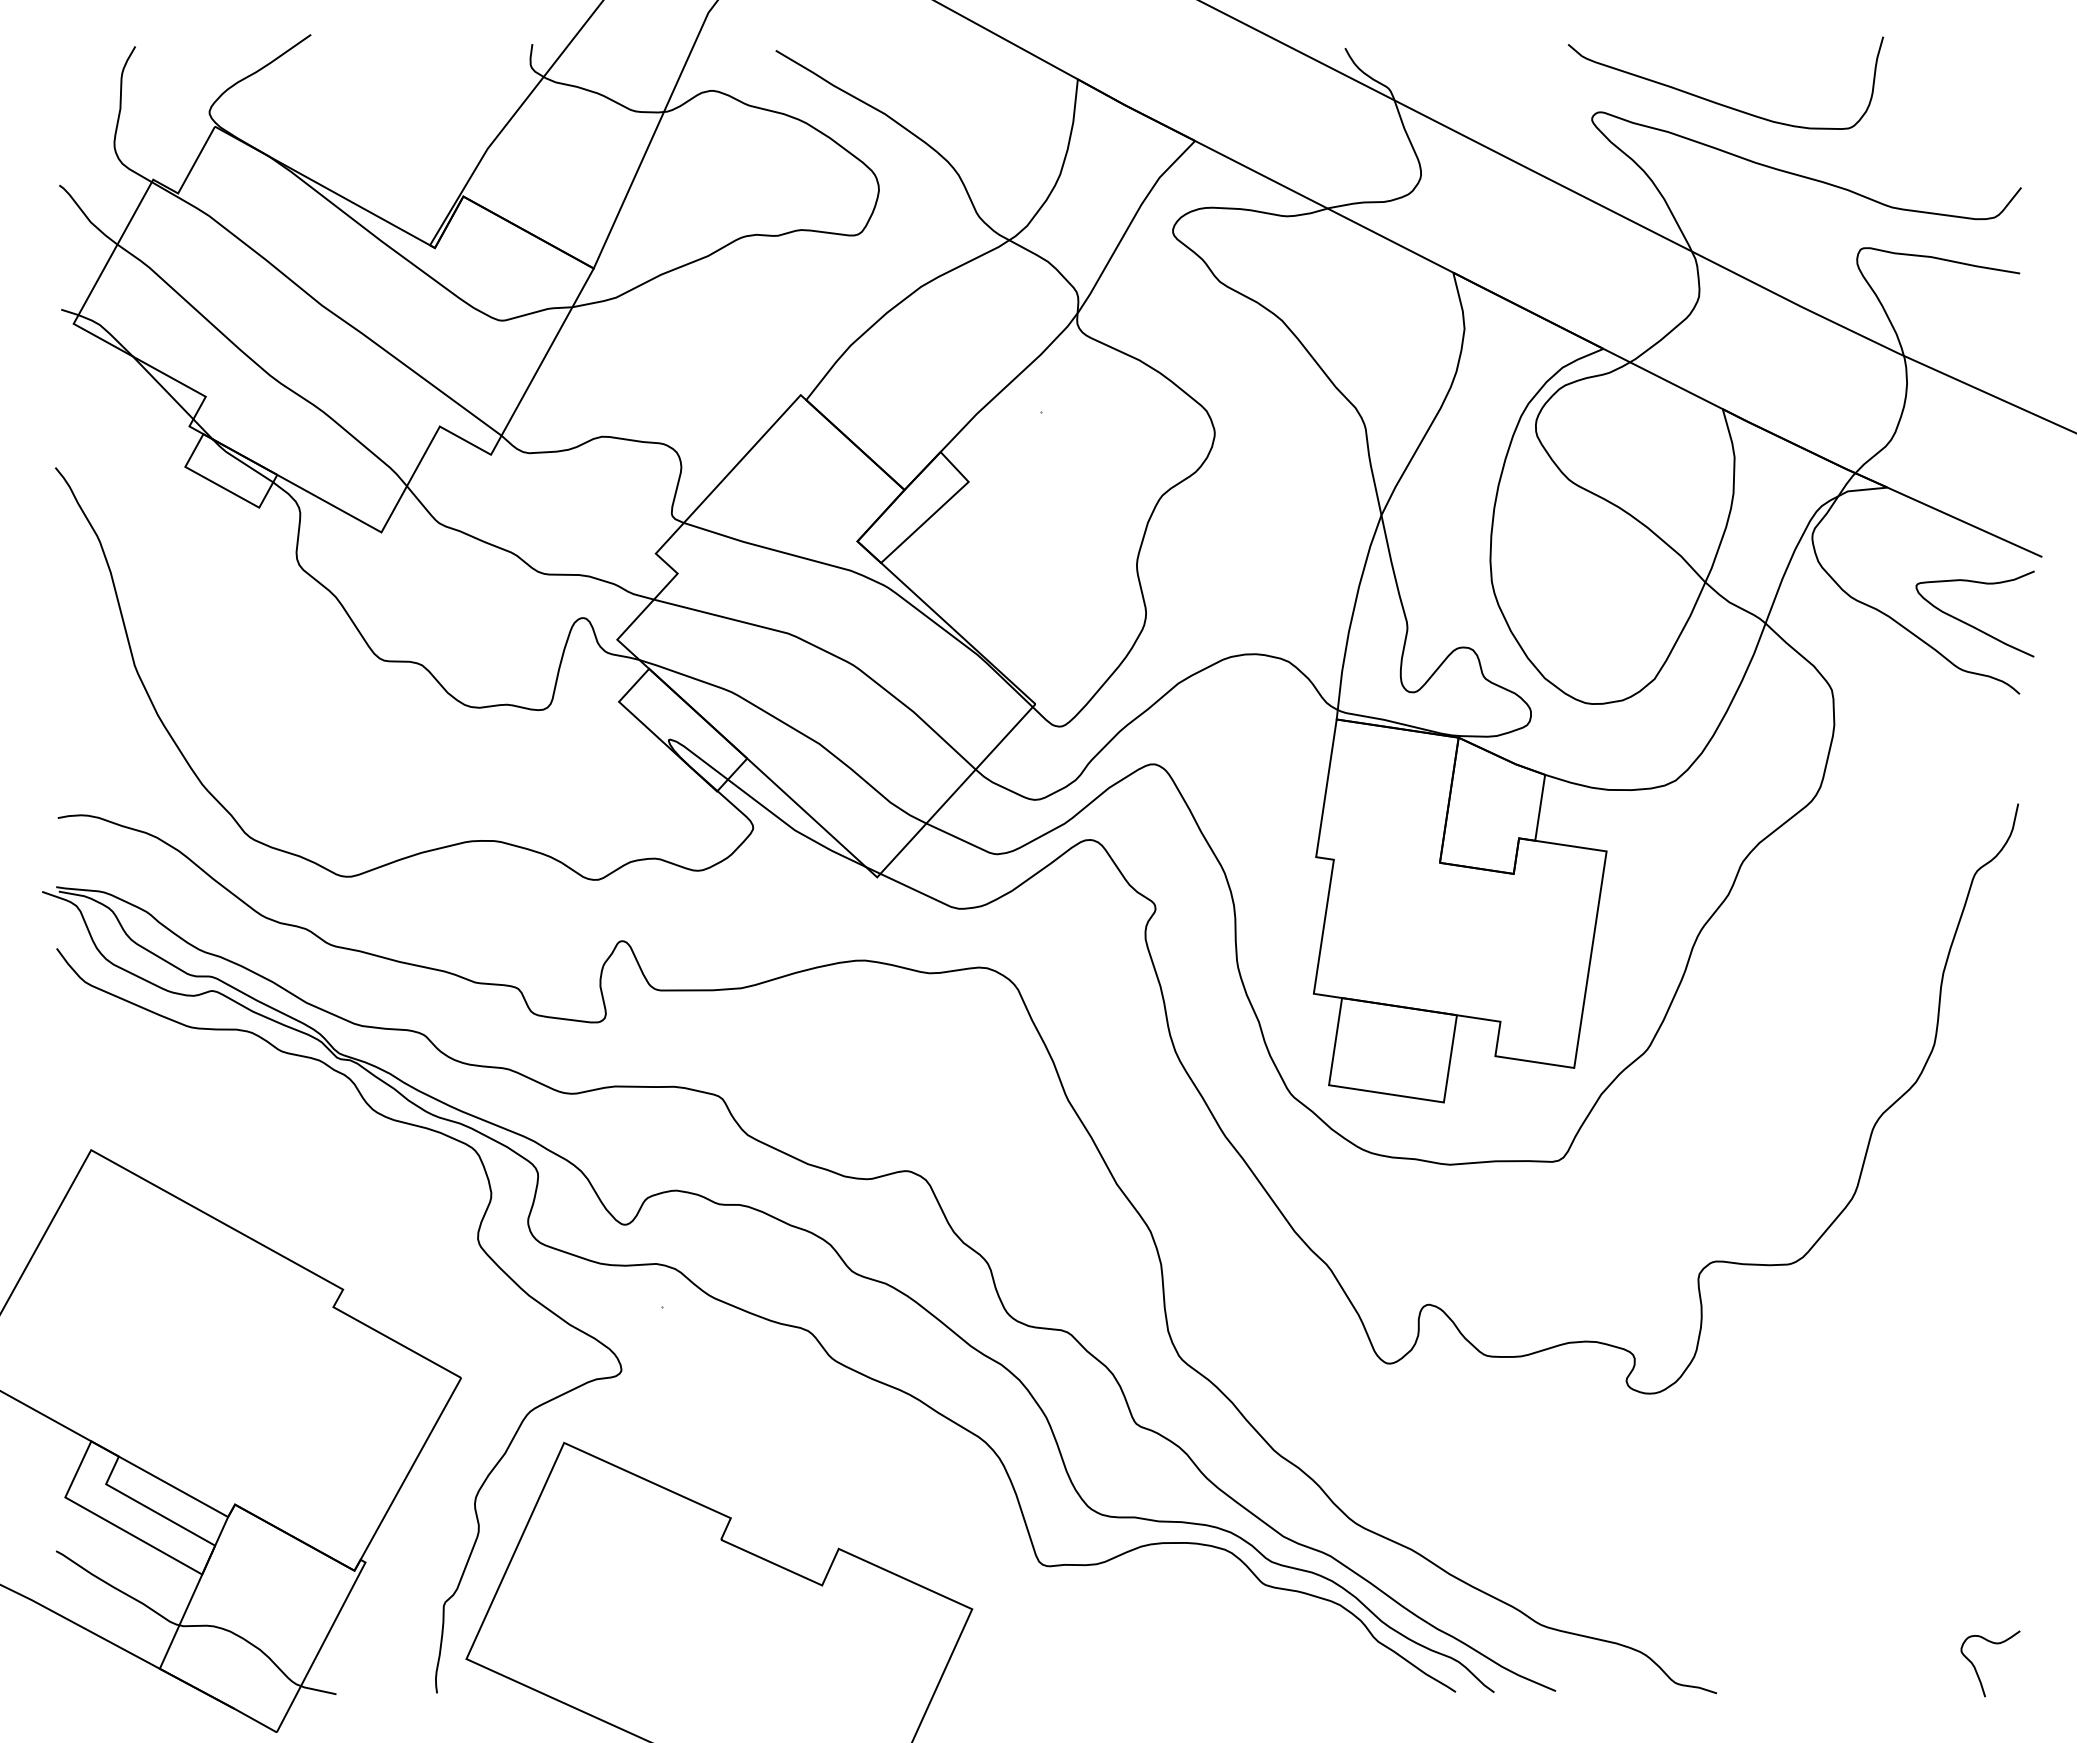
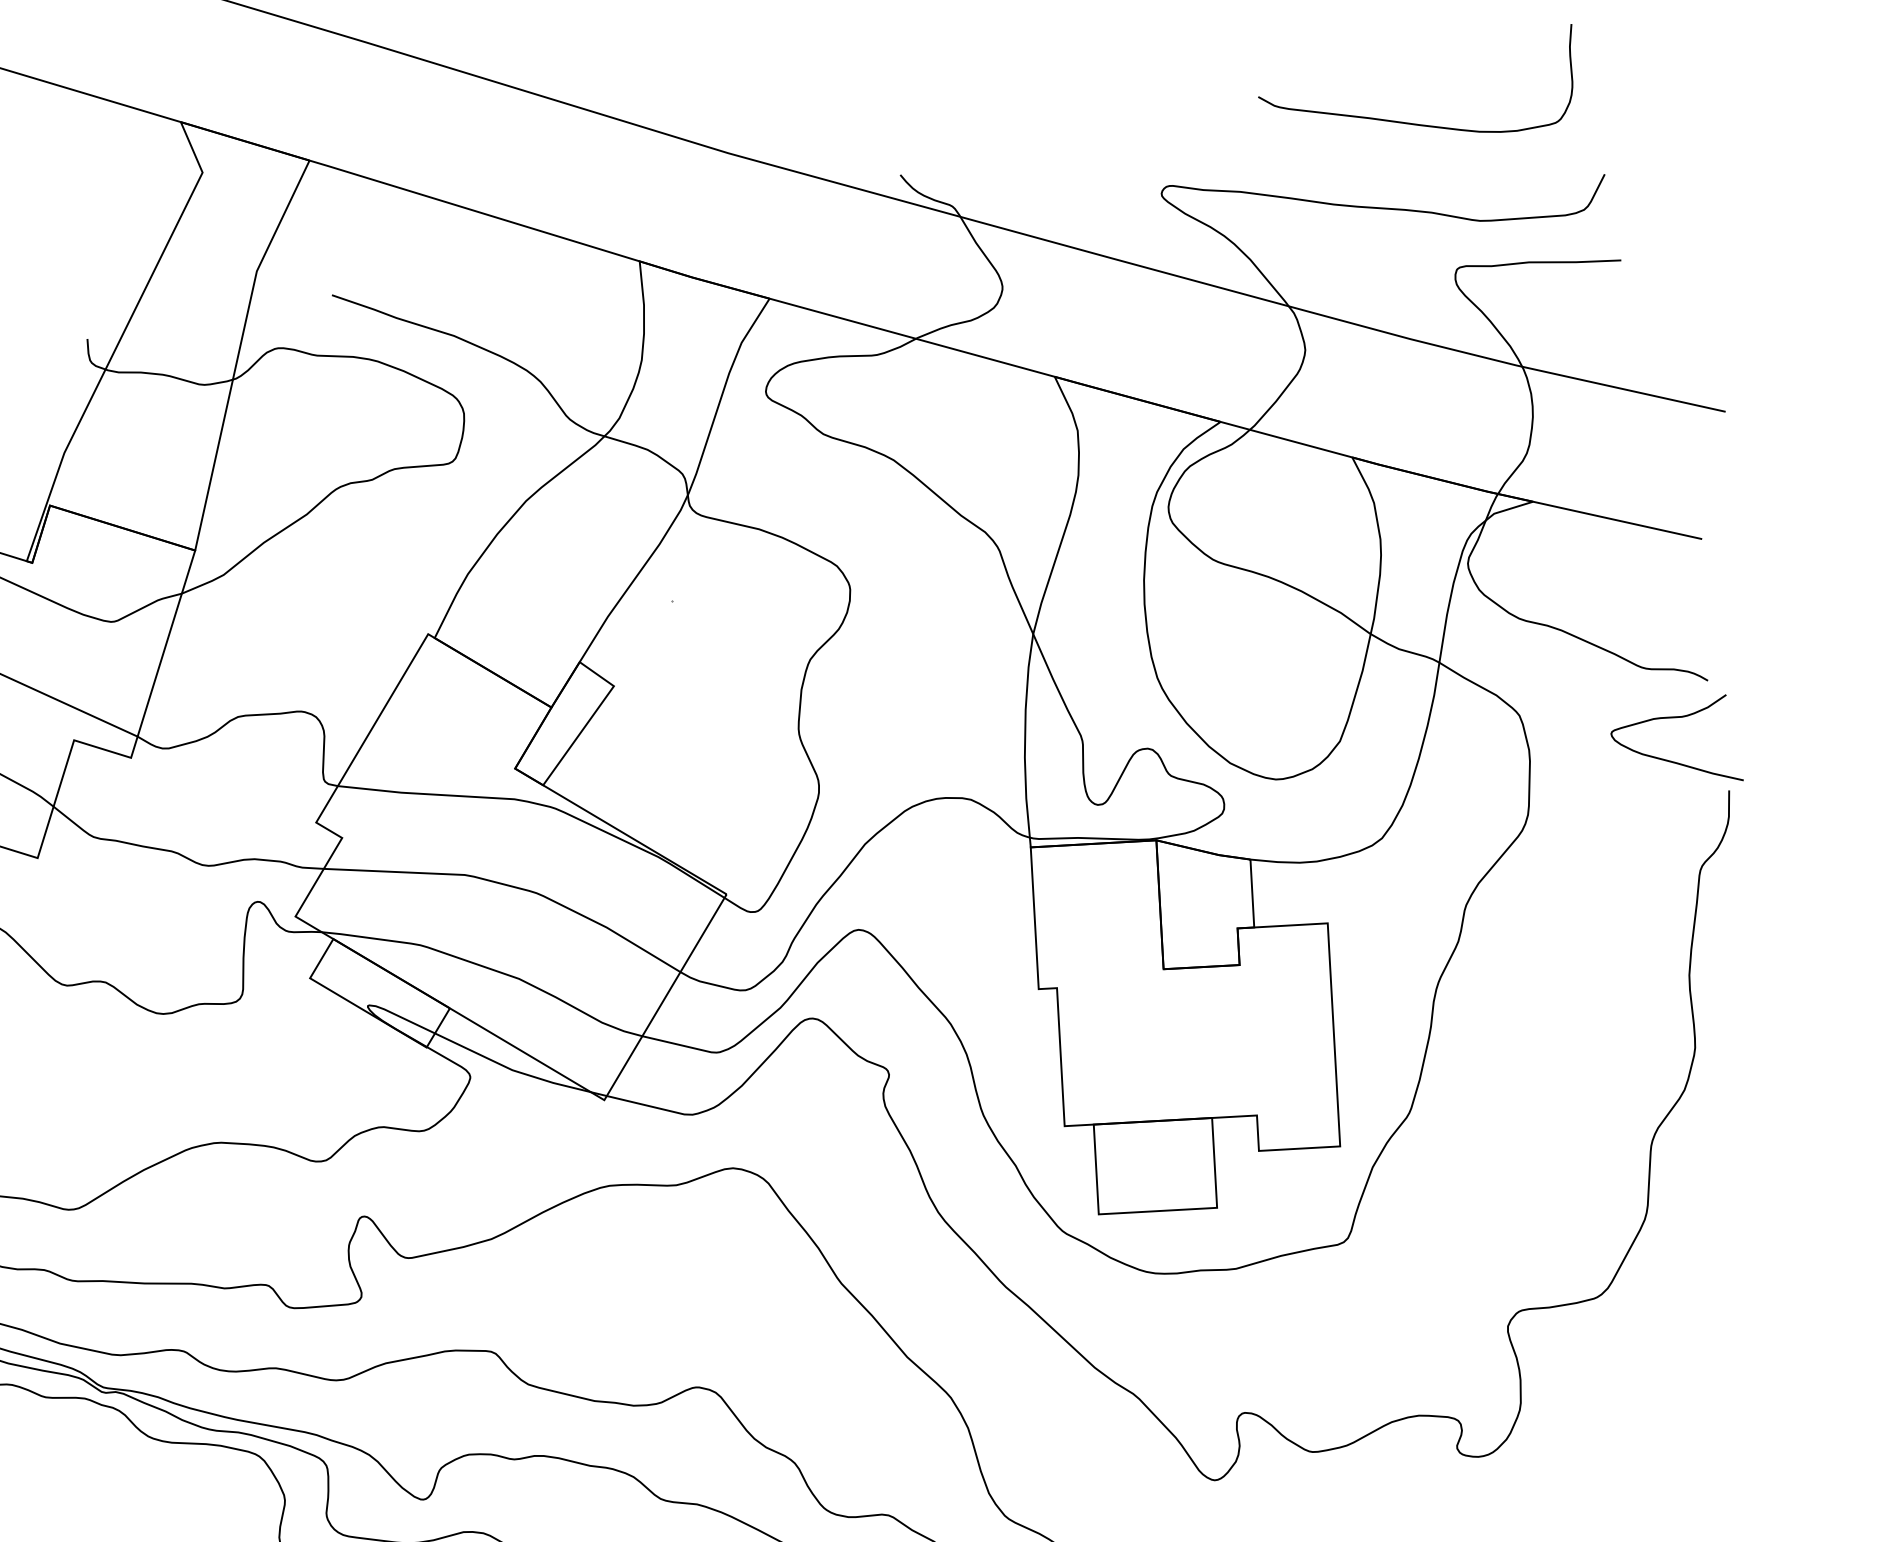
curve: (1715, 101) -> (1417, 123), moved
curve: (1968, 623) -> (1671, 760), moved

